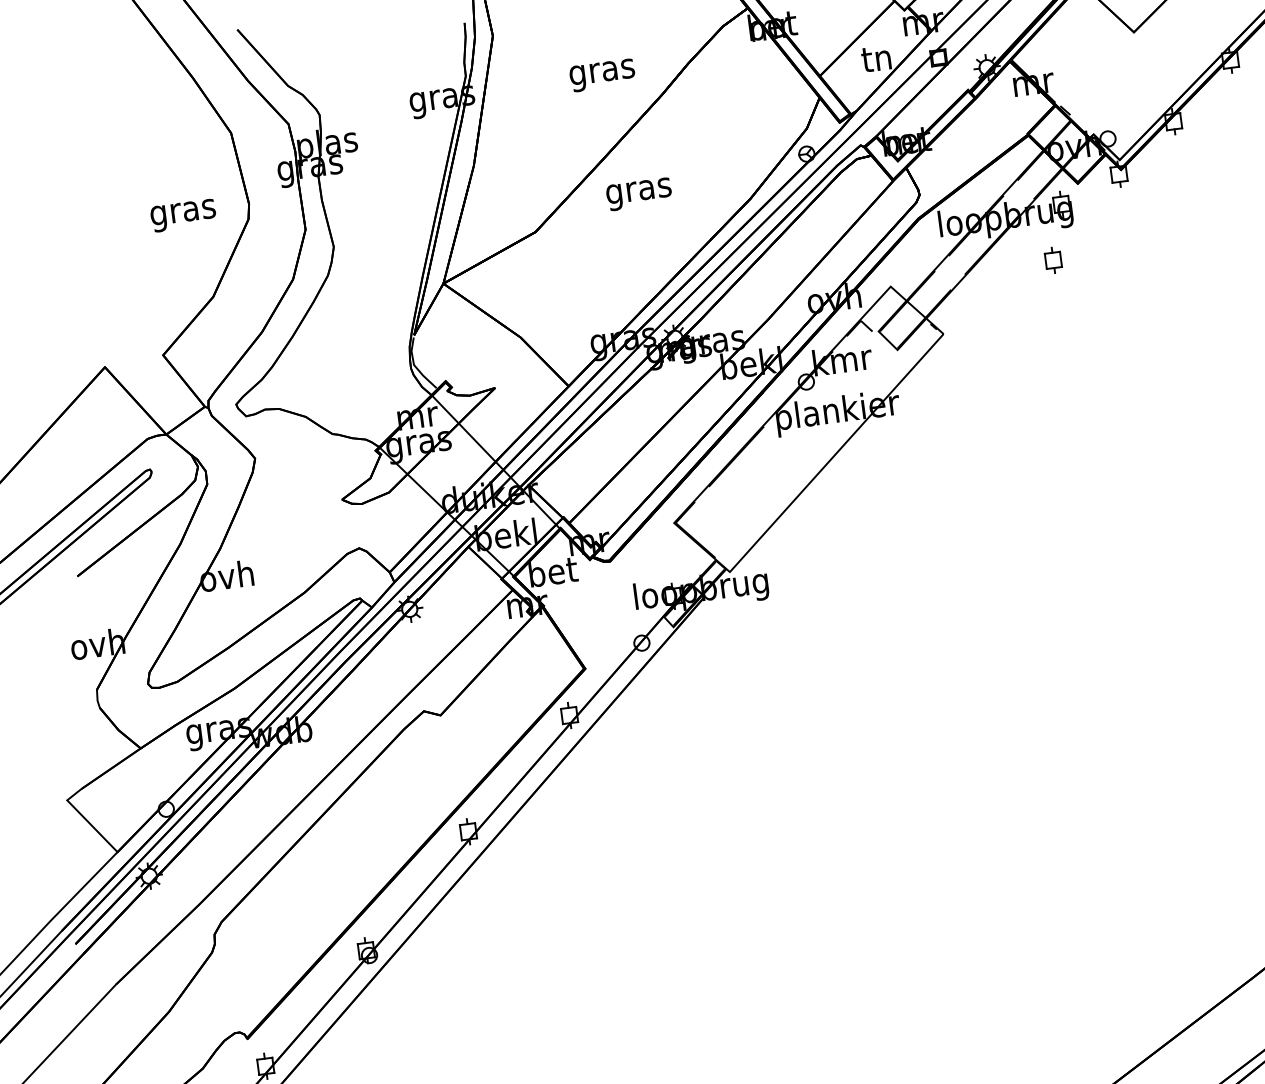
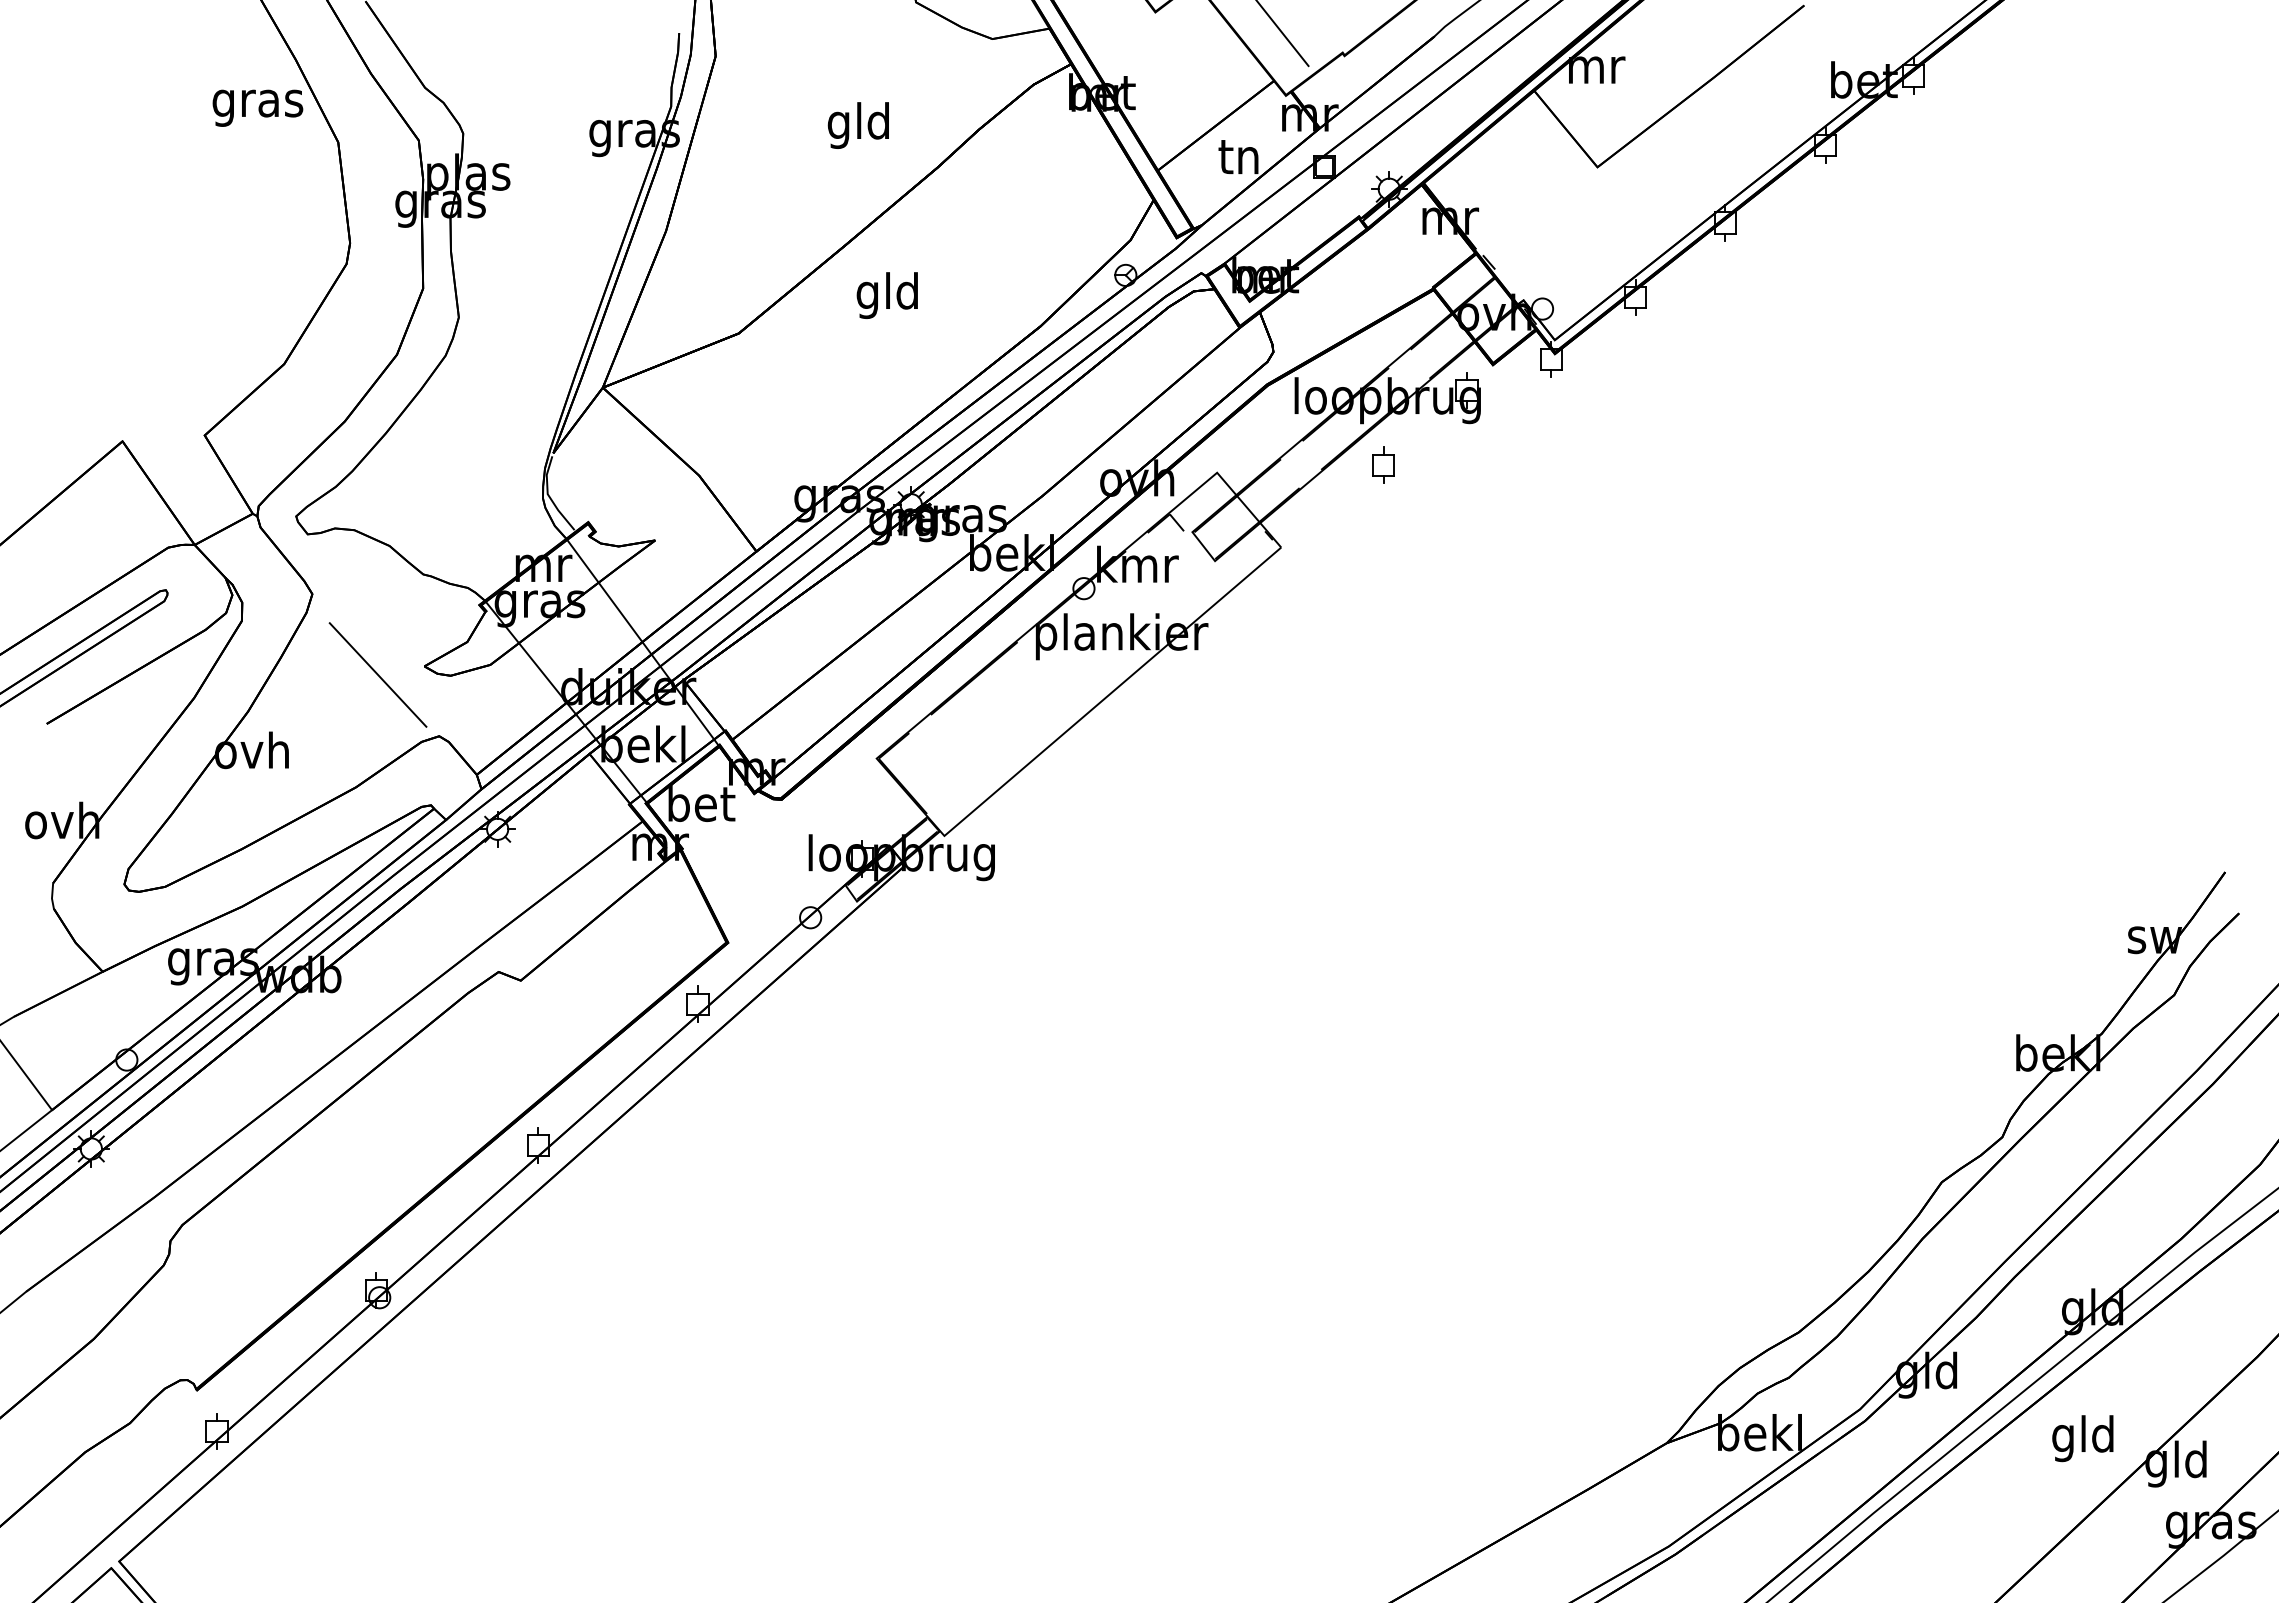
text: (602, 71) -> (859, 125), gras -> gld
text: (639, 190) -> (888, 295), gras -> gld
text: (183, 215) -> (257, 107), moved
part: (1053, 259) -> (1383, 464), moved
line: (309, 509) -> (377, 674), added

